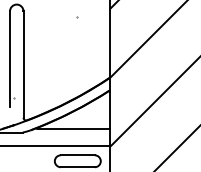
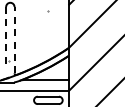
line: (10, 58) -> (6, 36), solid -> dashed
line: (23, 63) -> (14, 39), solid -> dashed

